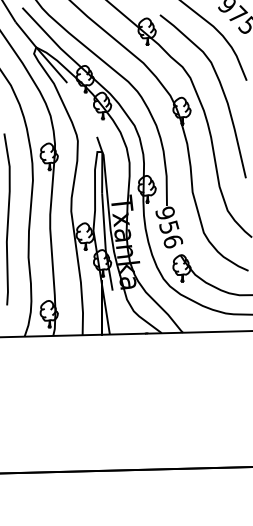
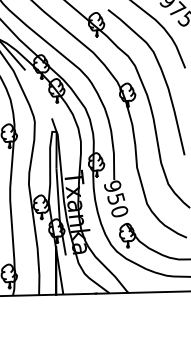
text: (173, 241) -> (120, 211), 956 -> 950

